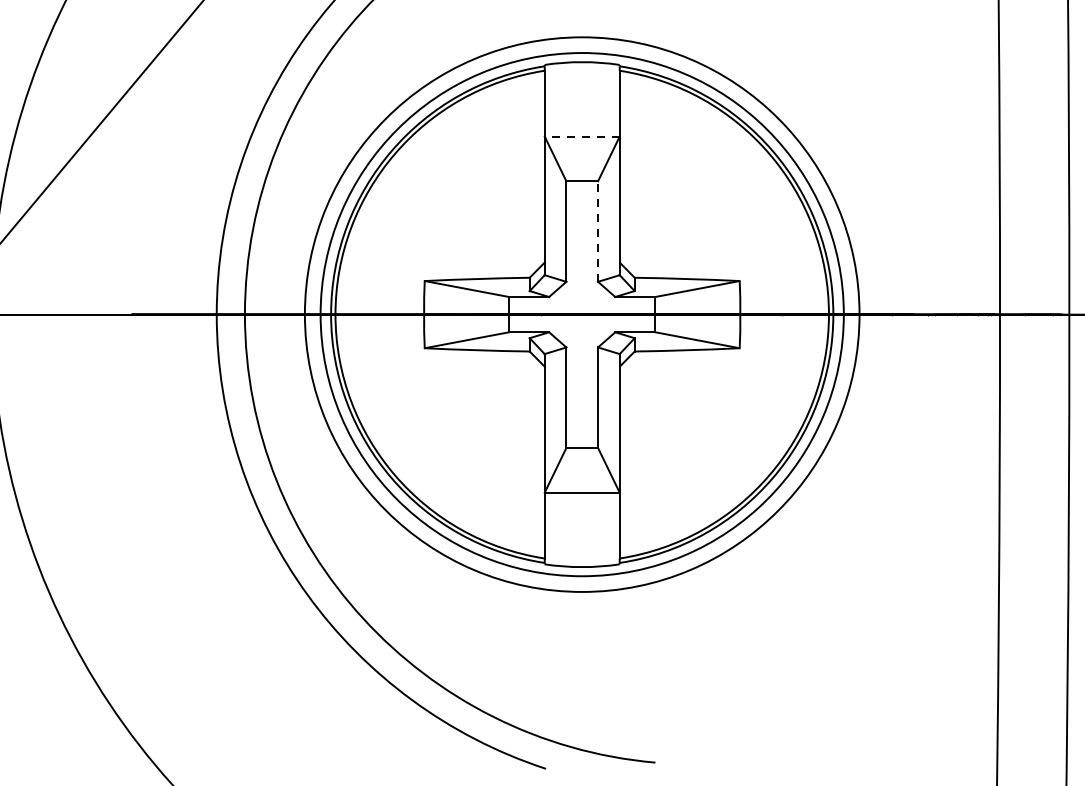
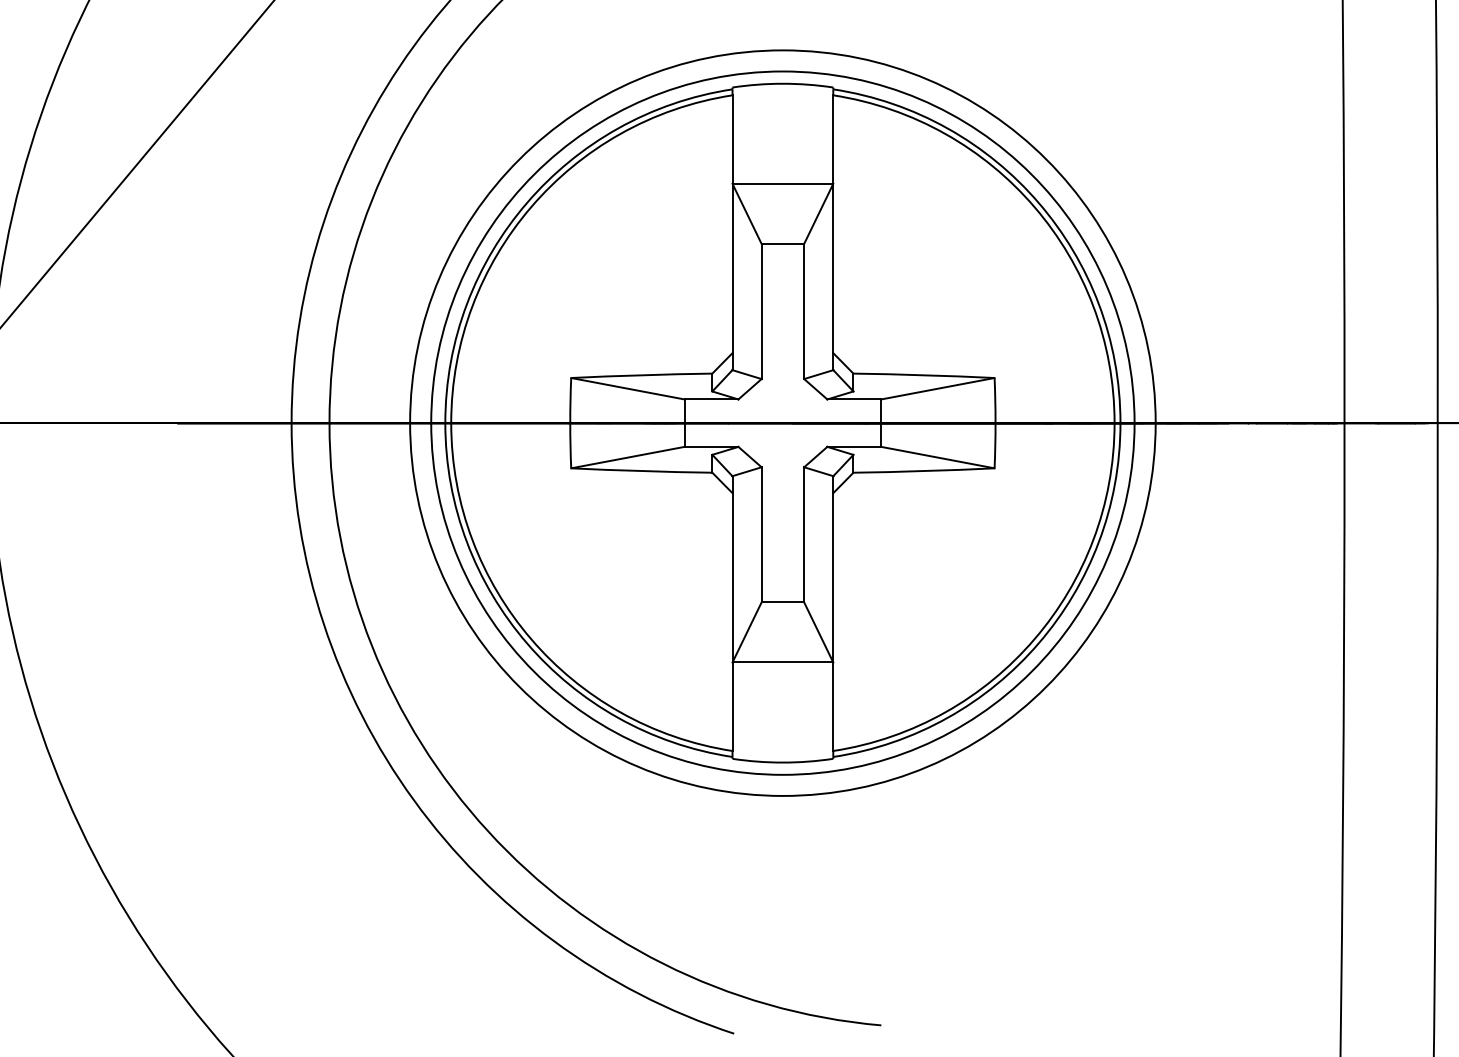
line: (581, 136) -> (782, 183), dashed -> solid
line: (598, 231) -> (804, 311), dashed -> solid

